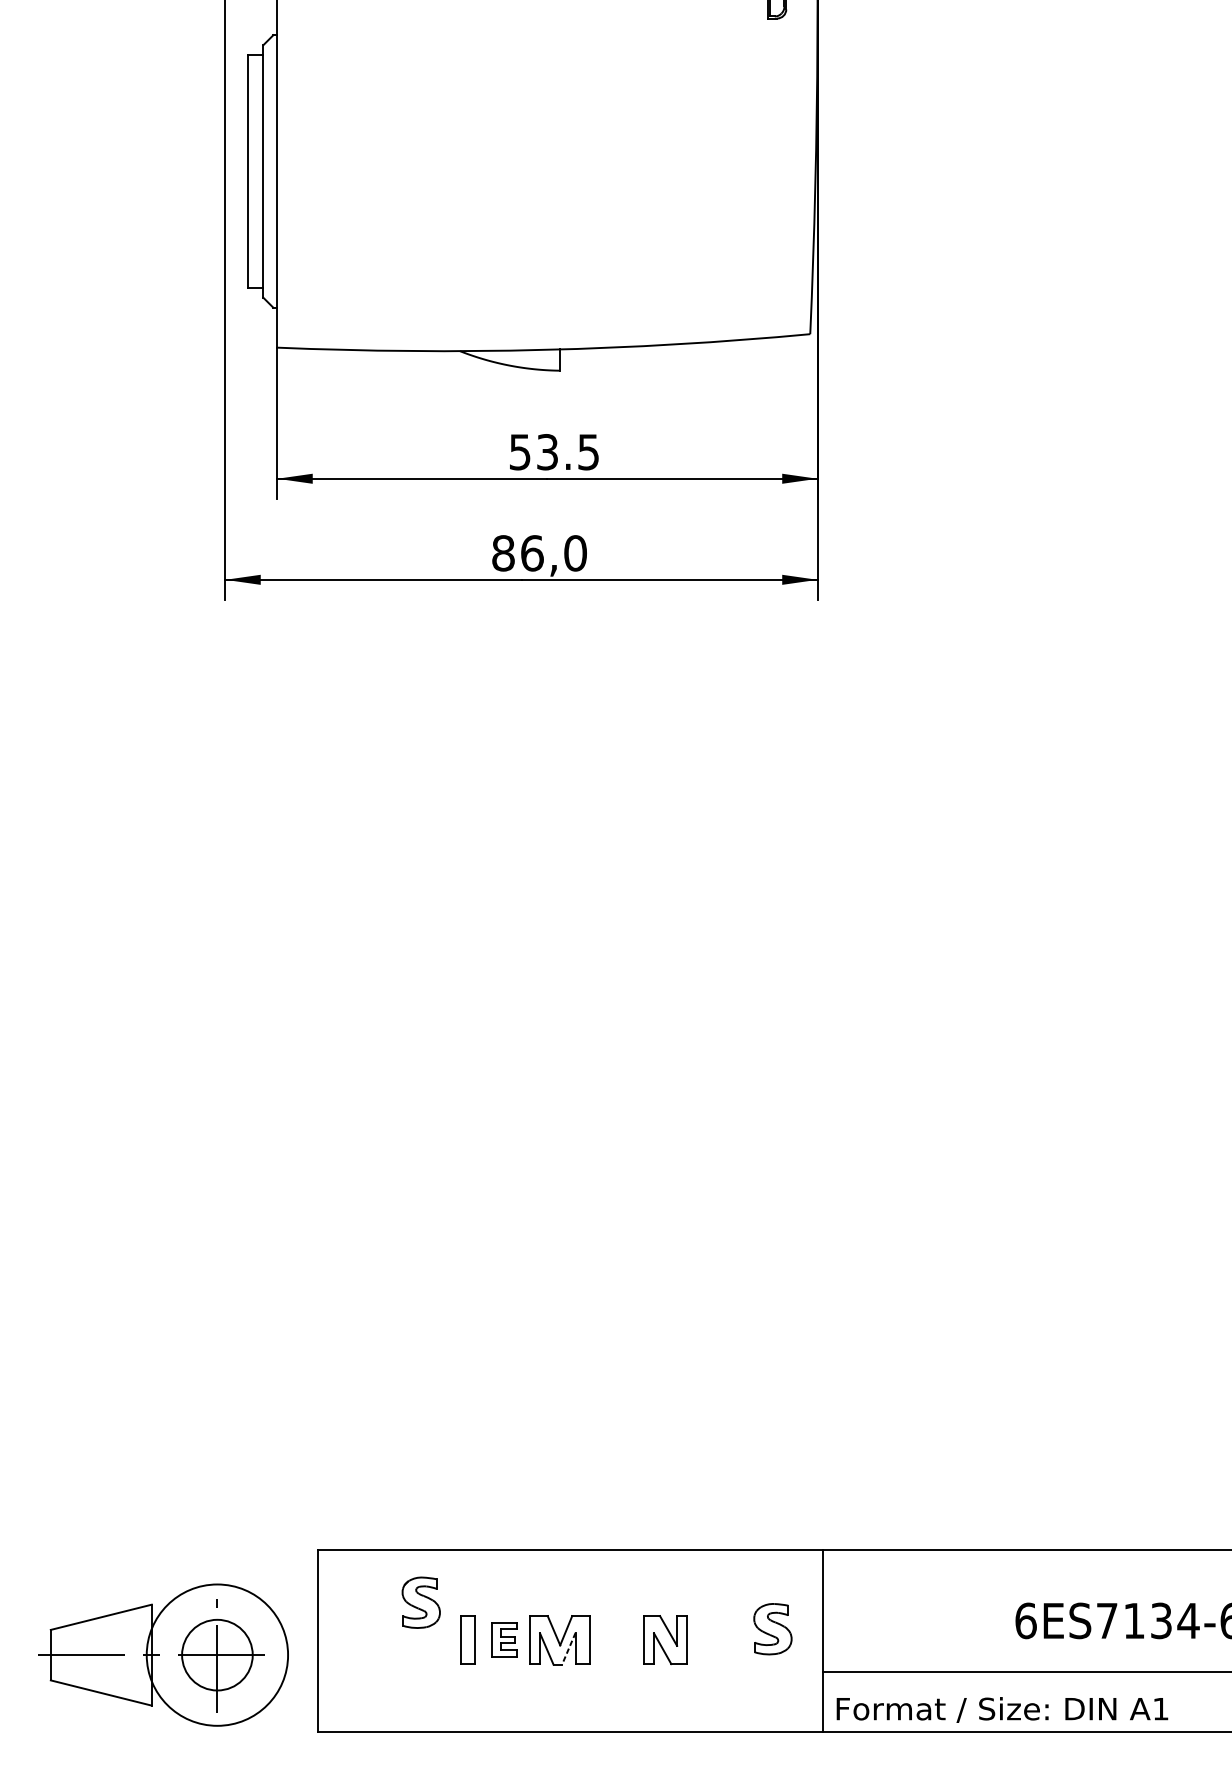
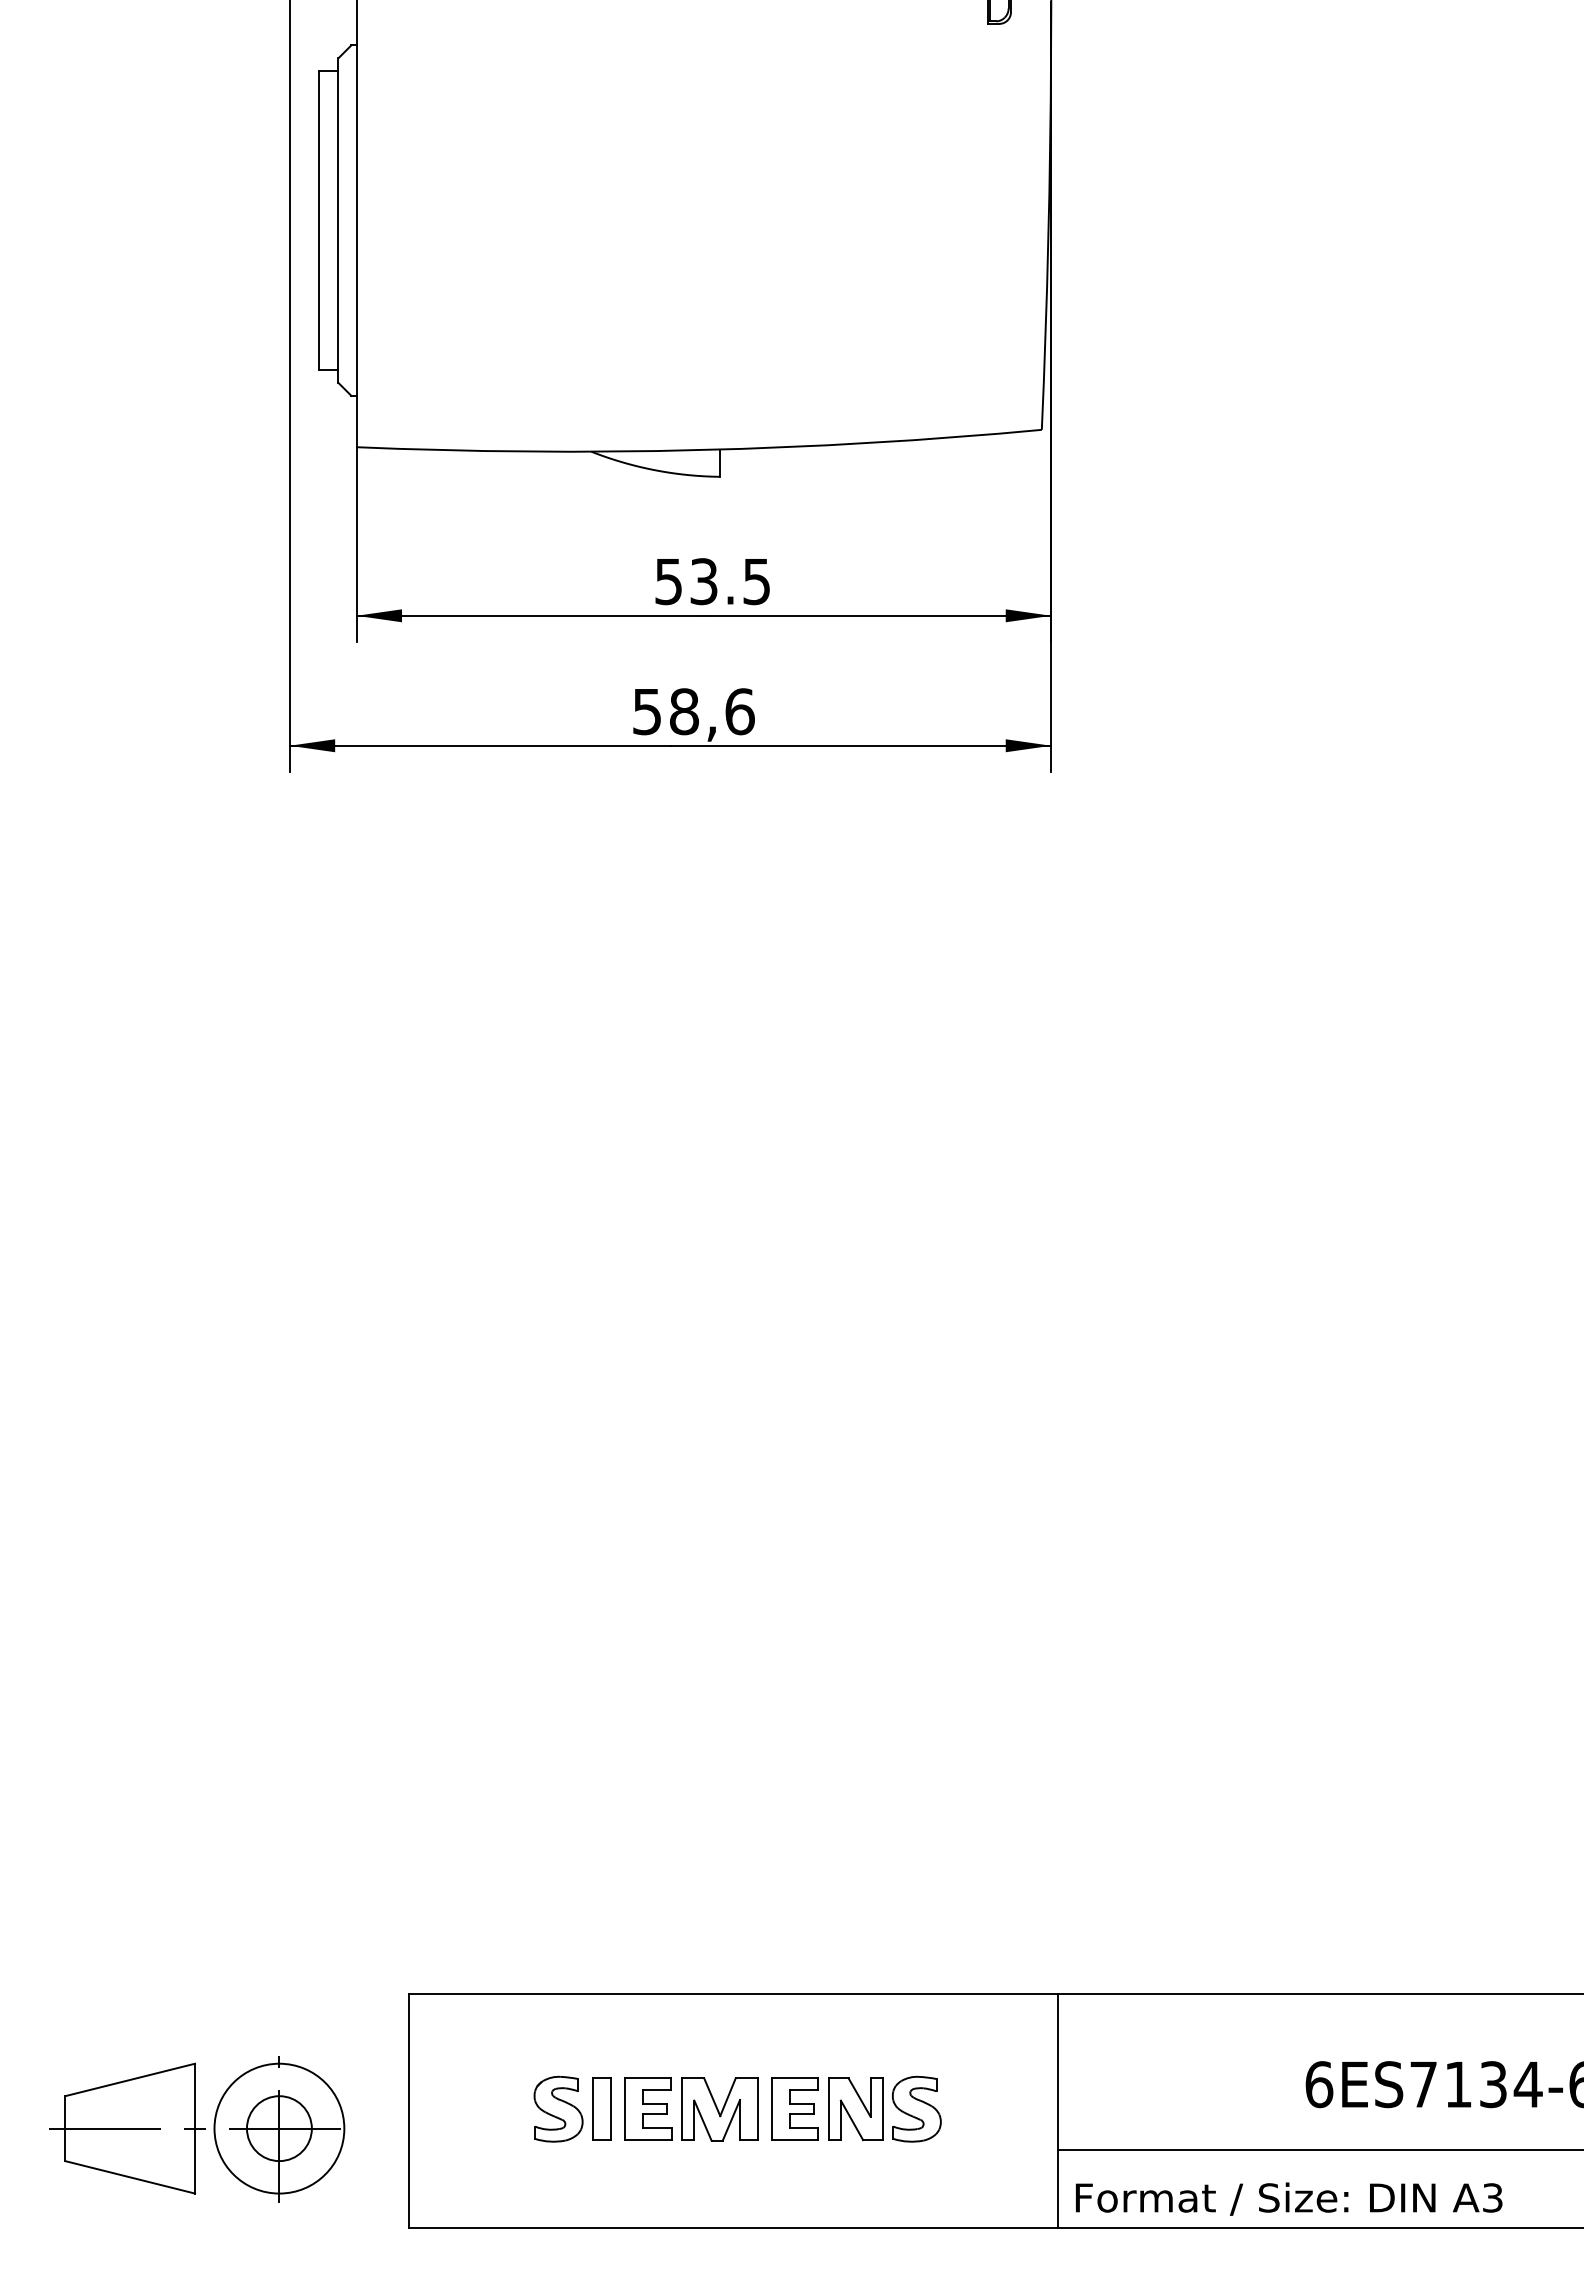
text: (539, 553) -> (693, 711), 86,0 -> 58,6
part: (421, 1602) -> (558, 2108), moved
part: (772, 1628) -> (916, 2108), moved
part: (504, 1639) -> (648, 2108), size x1.43
part: (617, 1639) -> (794, 2108), added
line: (568, 1648) -> (731, 2120), dashed -> solid
circle: (216, 1655) -> (278, 2128), size x0.71
circle: (217, 1655) -> (279, 2128), size x0.71
text: (1160, 1708) -> (1492, 2197), A1 -> A3

